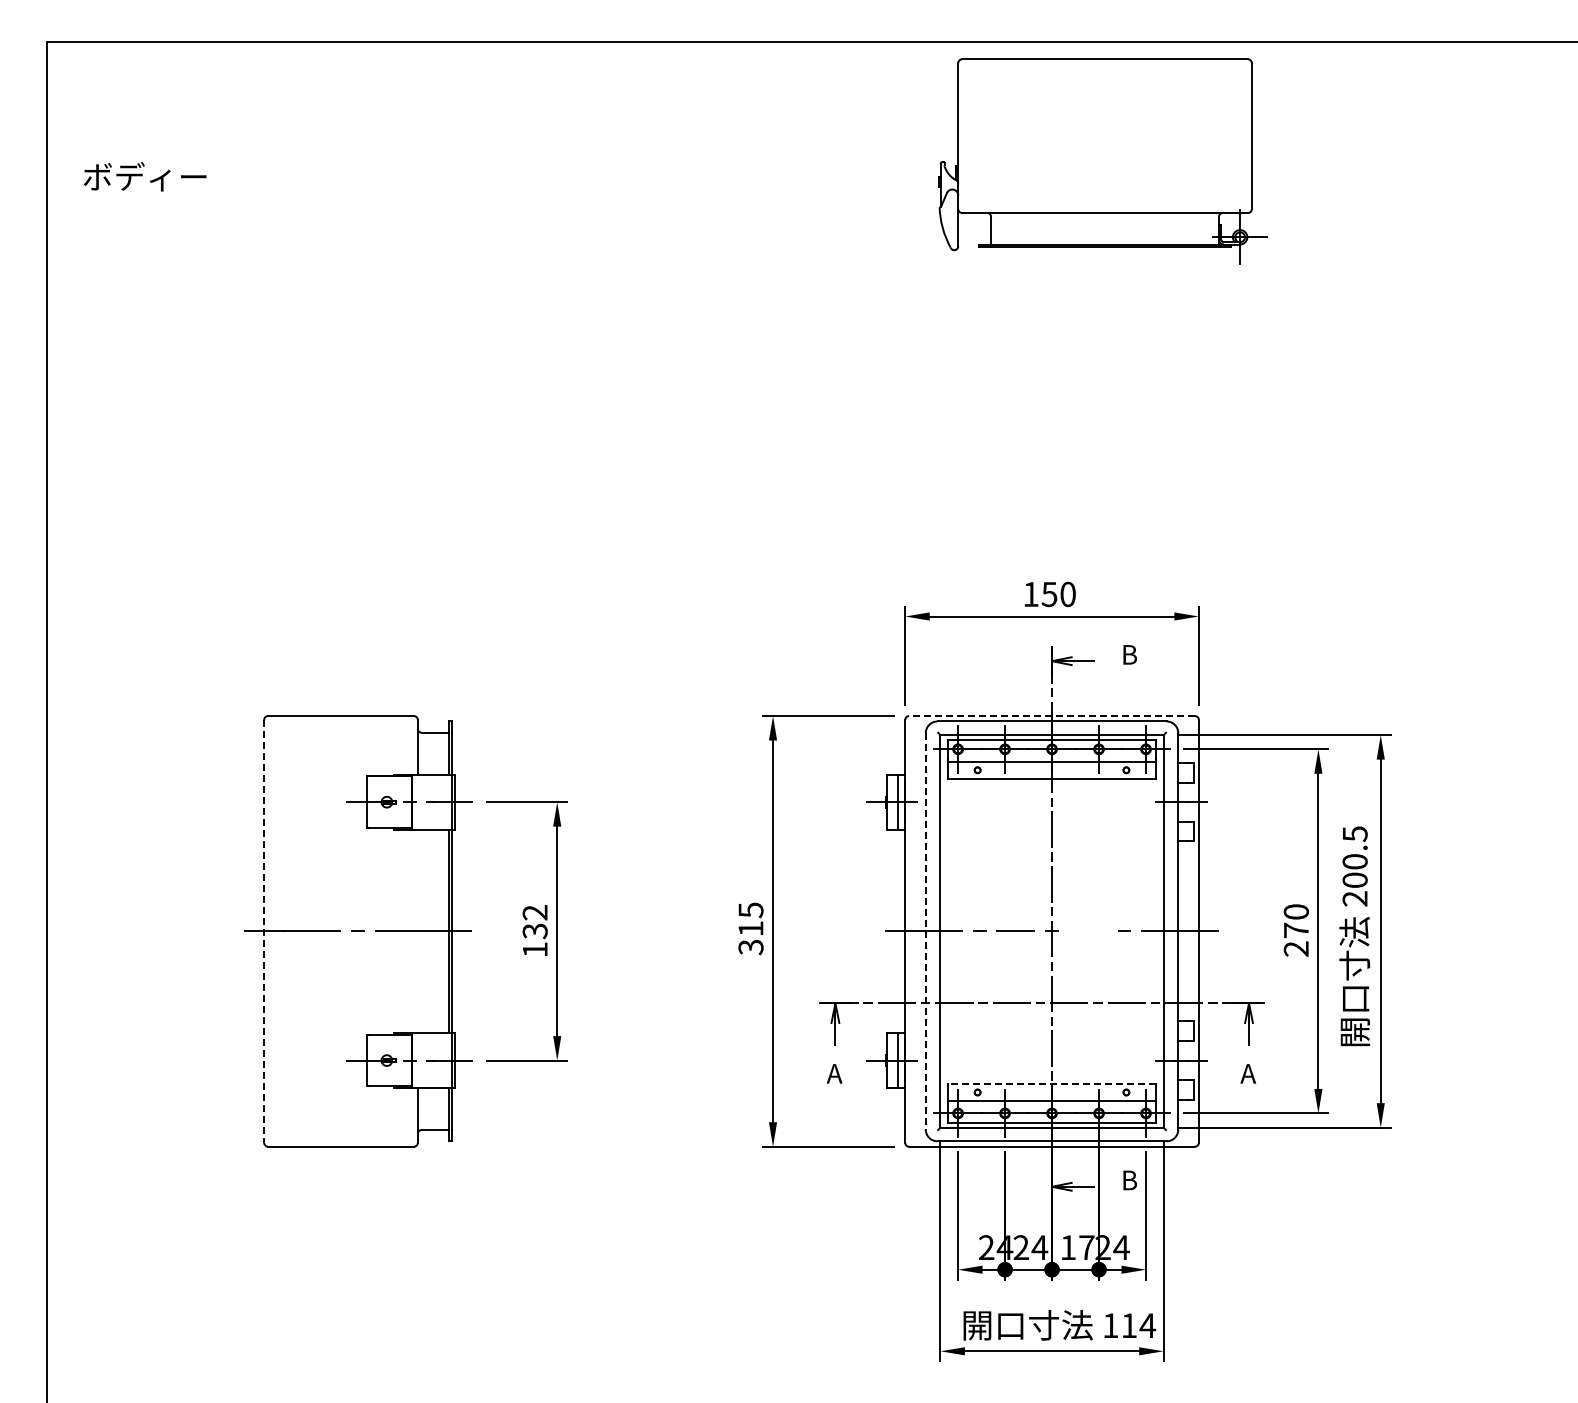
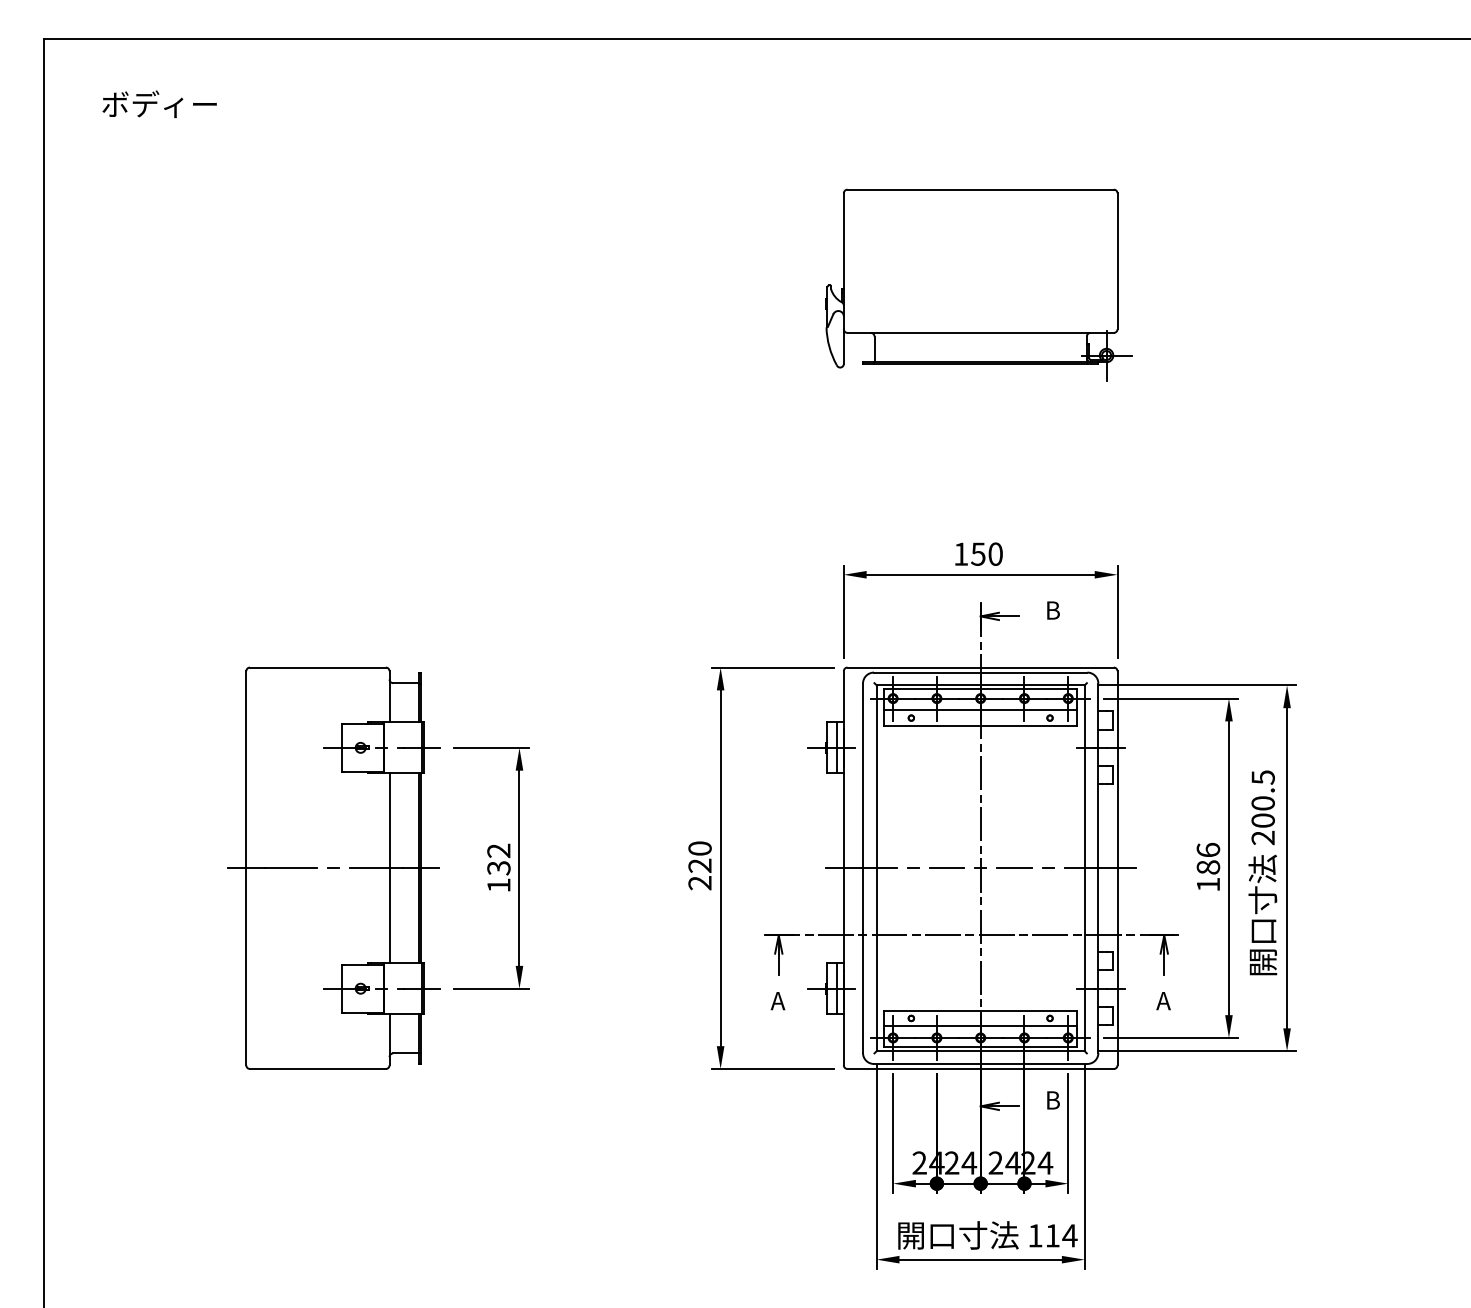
part: (1102, 161) -> (978, 284), moved
text: (144, 176) -> (158, 104), moved
line: (1052, 716) -> (981, 667), dashed -> solid
text: (750, 928) -> (699, 865), 315 -> 220
text: (1295, 930) -> (1207, 867), 270 -> 186
line: (264, 931) -> (246, 868), dashed -> solid
line: (417, 931) -> (389, 868), added
line: (925, 931) -> (862, 868), dashed -> solid
line: (1087, 931) -> (1013, 868), added
line: (1052, 1084) -> (981, 1010), dashed -> solid
text: (1077, 1247) -> (1004, 1162), 17 -> 24

